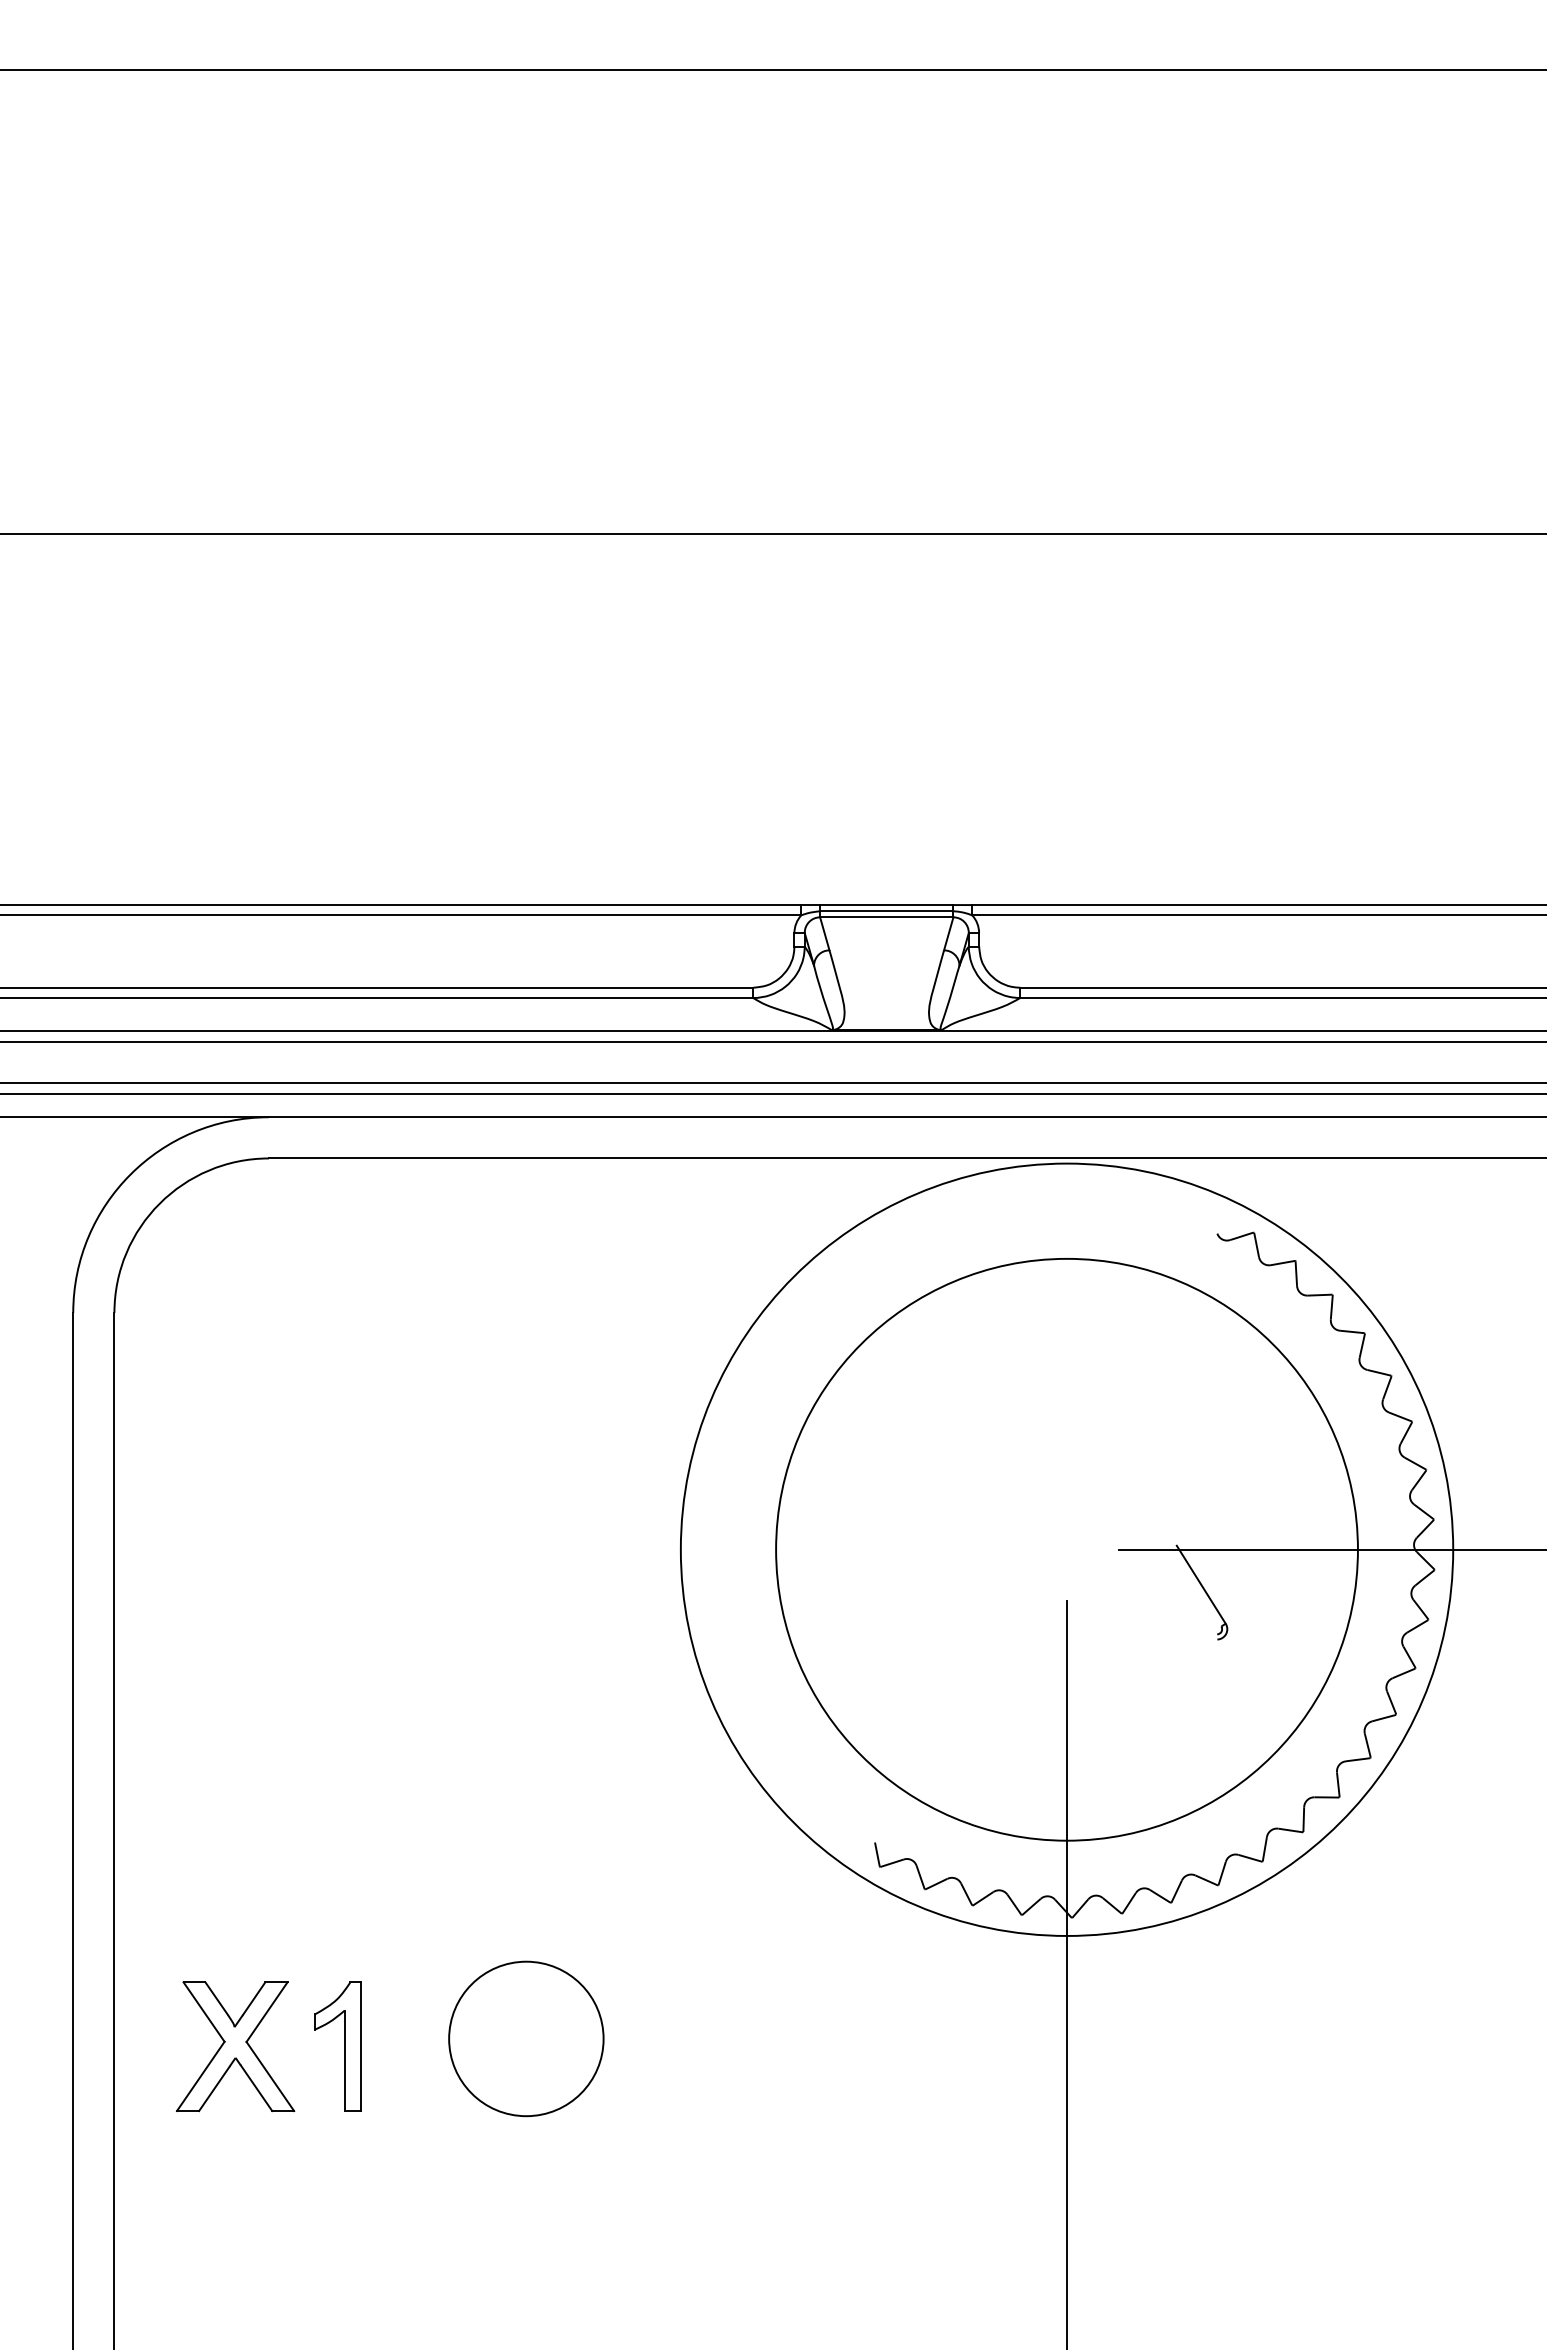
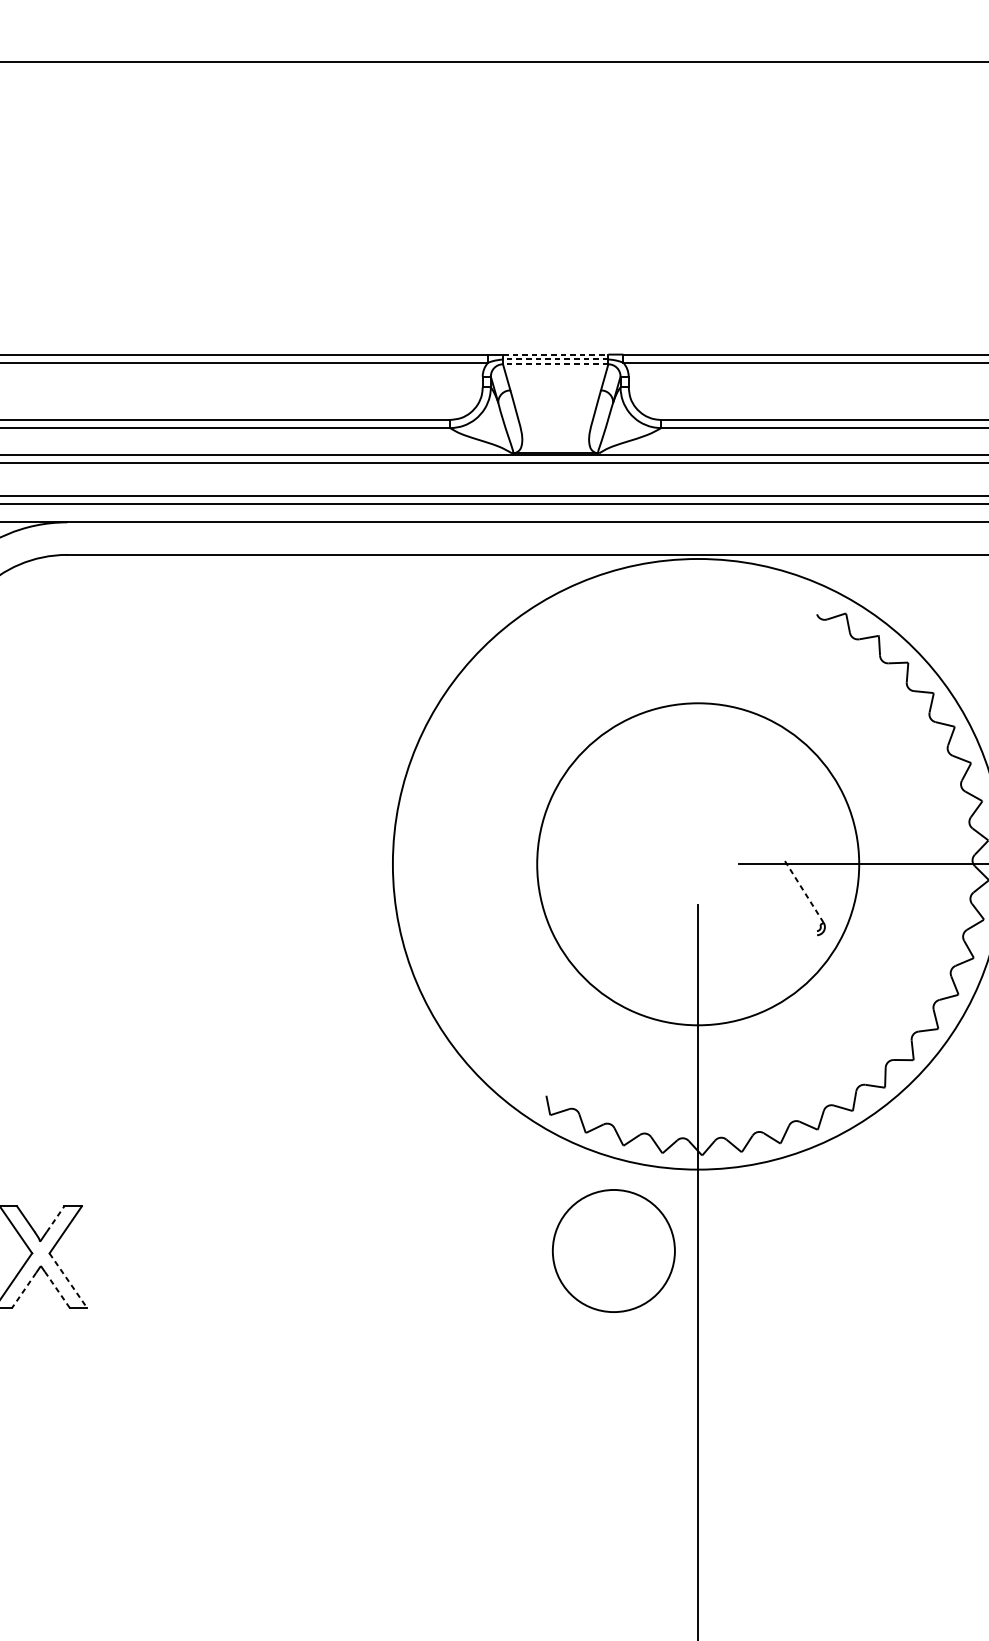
line: (886, 905) -> (555, 354), solid -> dashed
line: (886, 911) -> (555, 359), solid -> dashed
line: (886, 917) -> (555, 364), solid -> dashed
circle: (1066, 1549) -> (697, 864), size x0.7
line: (1201, 1585) -> (804, 892), solid -> dashed
line: (254, 1998) -> (55, 1219), solid -> dashed
circle: (526, 2038) -> (613, 1250), moved
part: (344, 2046) -> (126, 1257), removed
line: (270, 2076) -> (68, 1280), solid -> dashed
line: (214, 2088) -> (24, 1290), solid -> dashed
line: (256, 2088) -> (57, 1290), solid -> dashed

